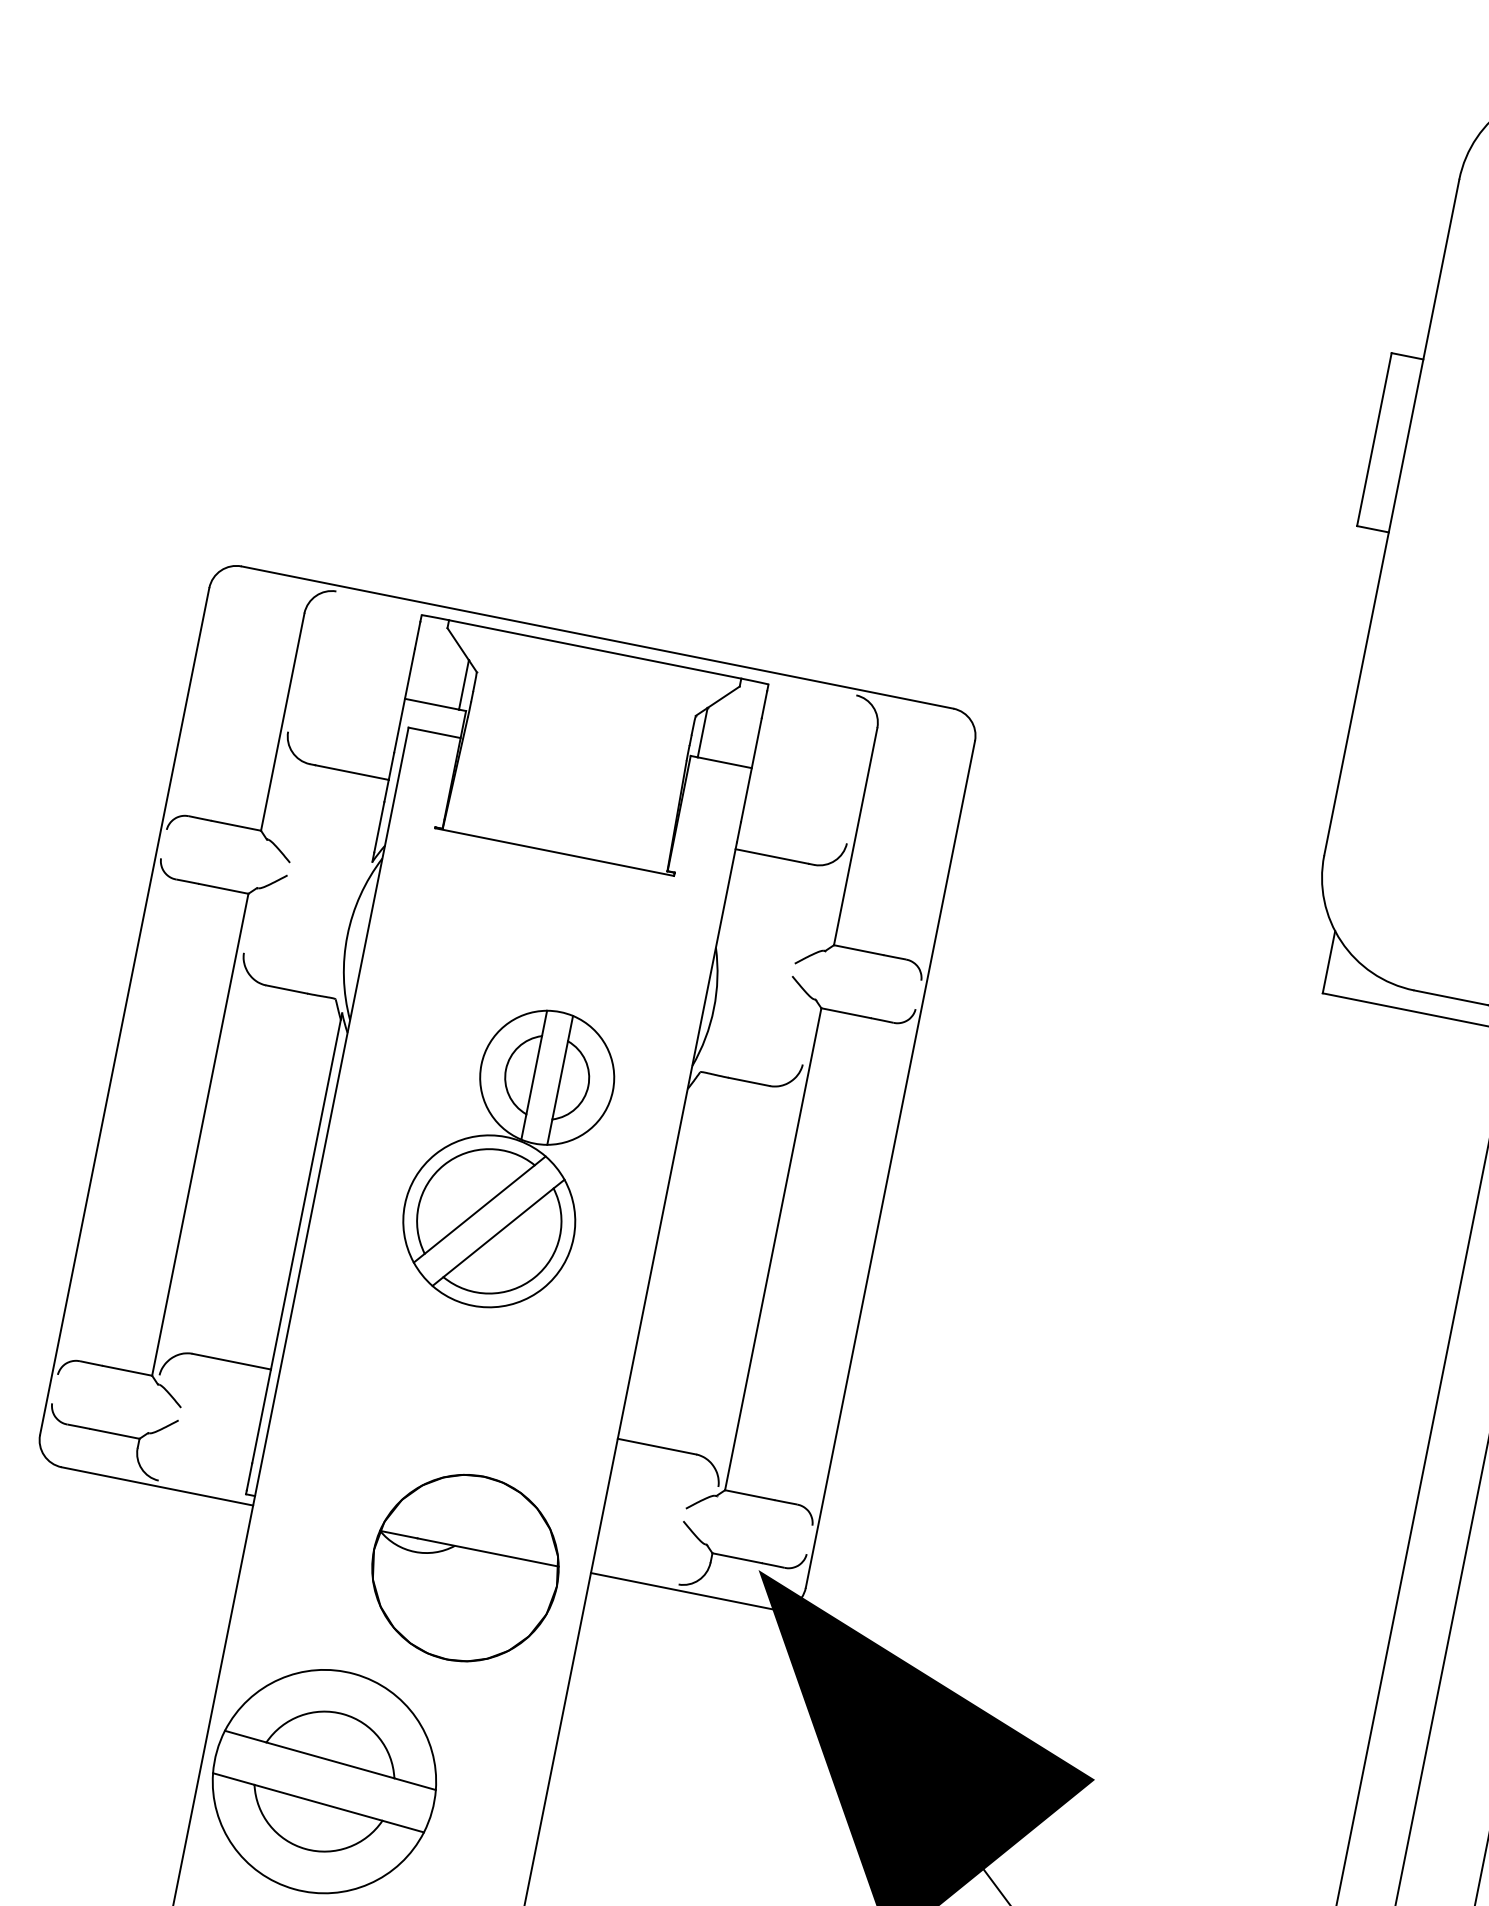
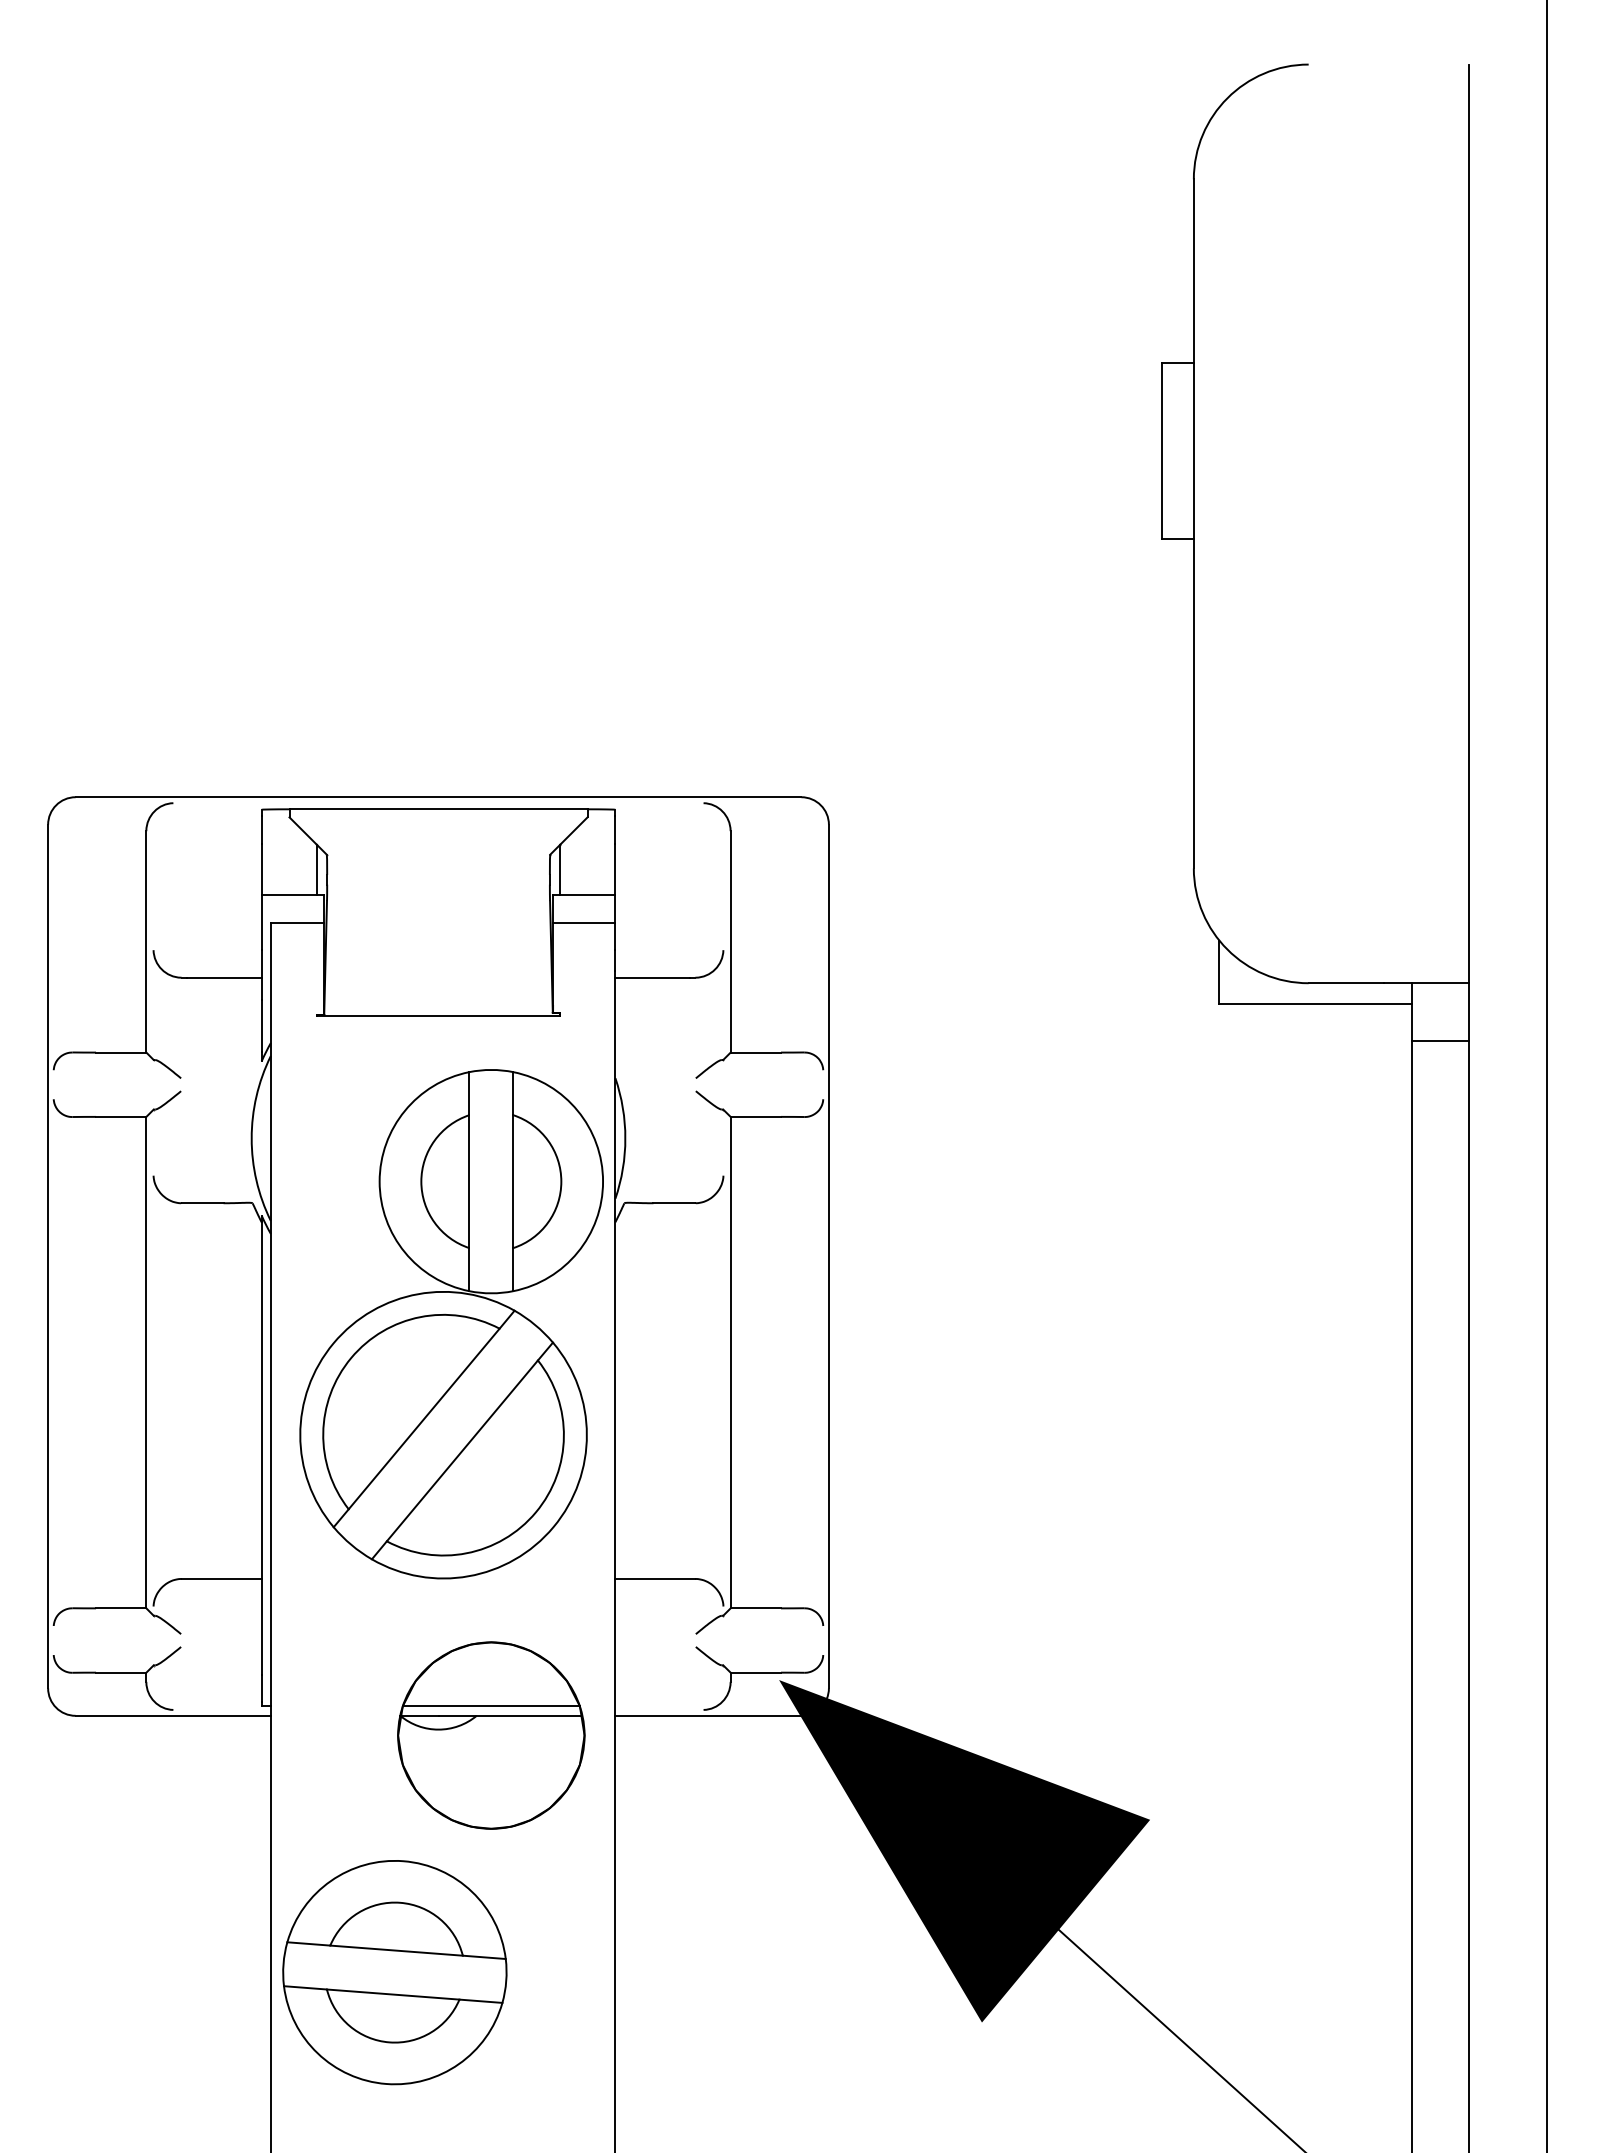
line: (716, 789) -> (584, 922), added
part: (506, 1157) -> (451, 1324), size x1.67
line: (470, 1539) -> (490, 1706), added

